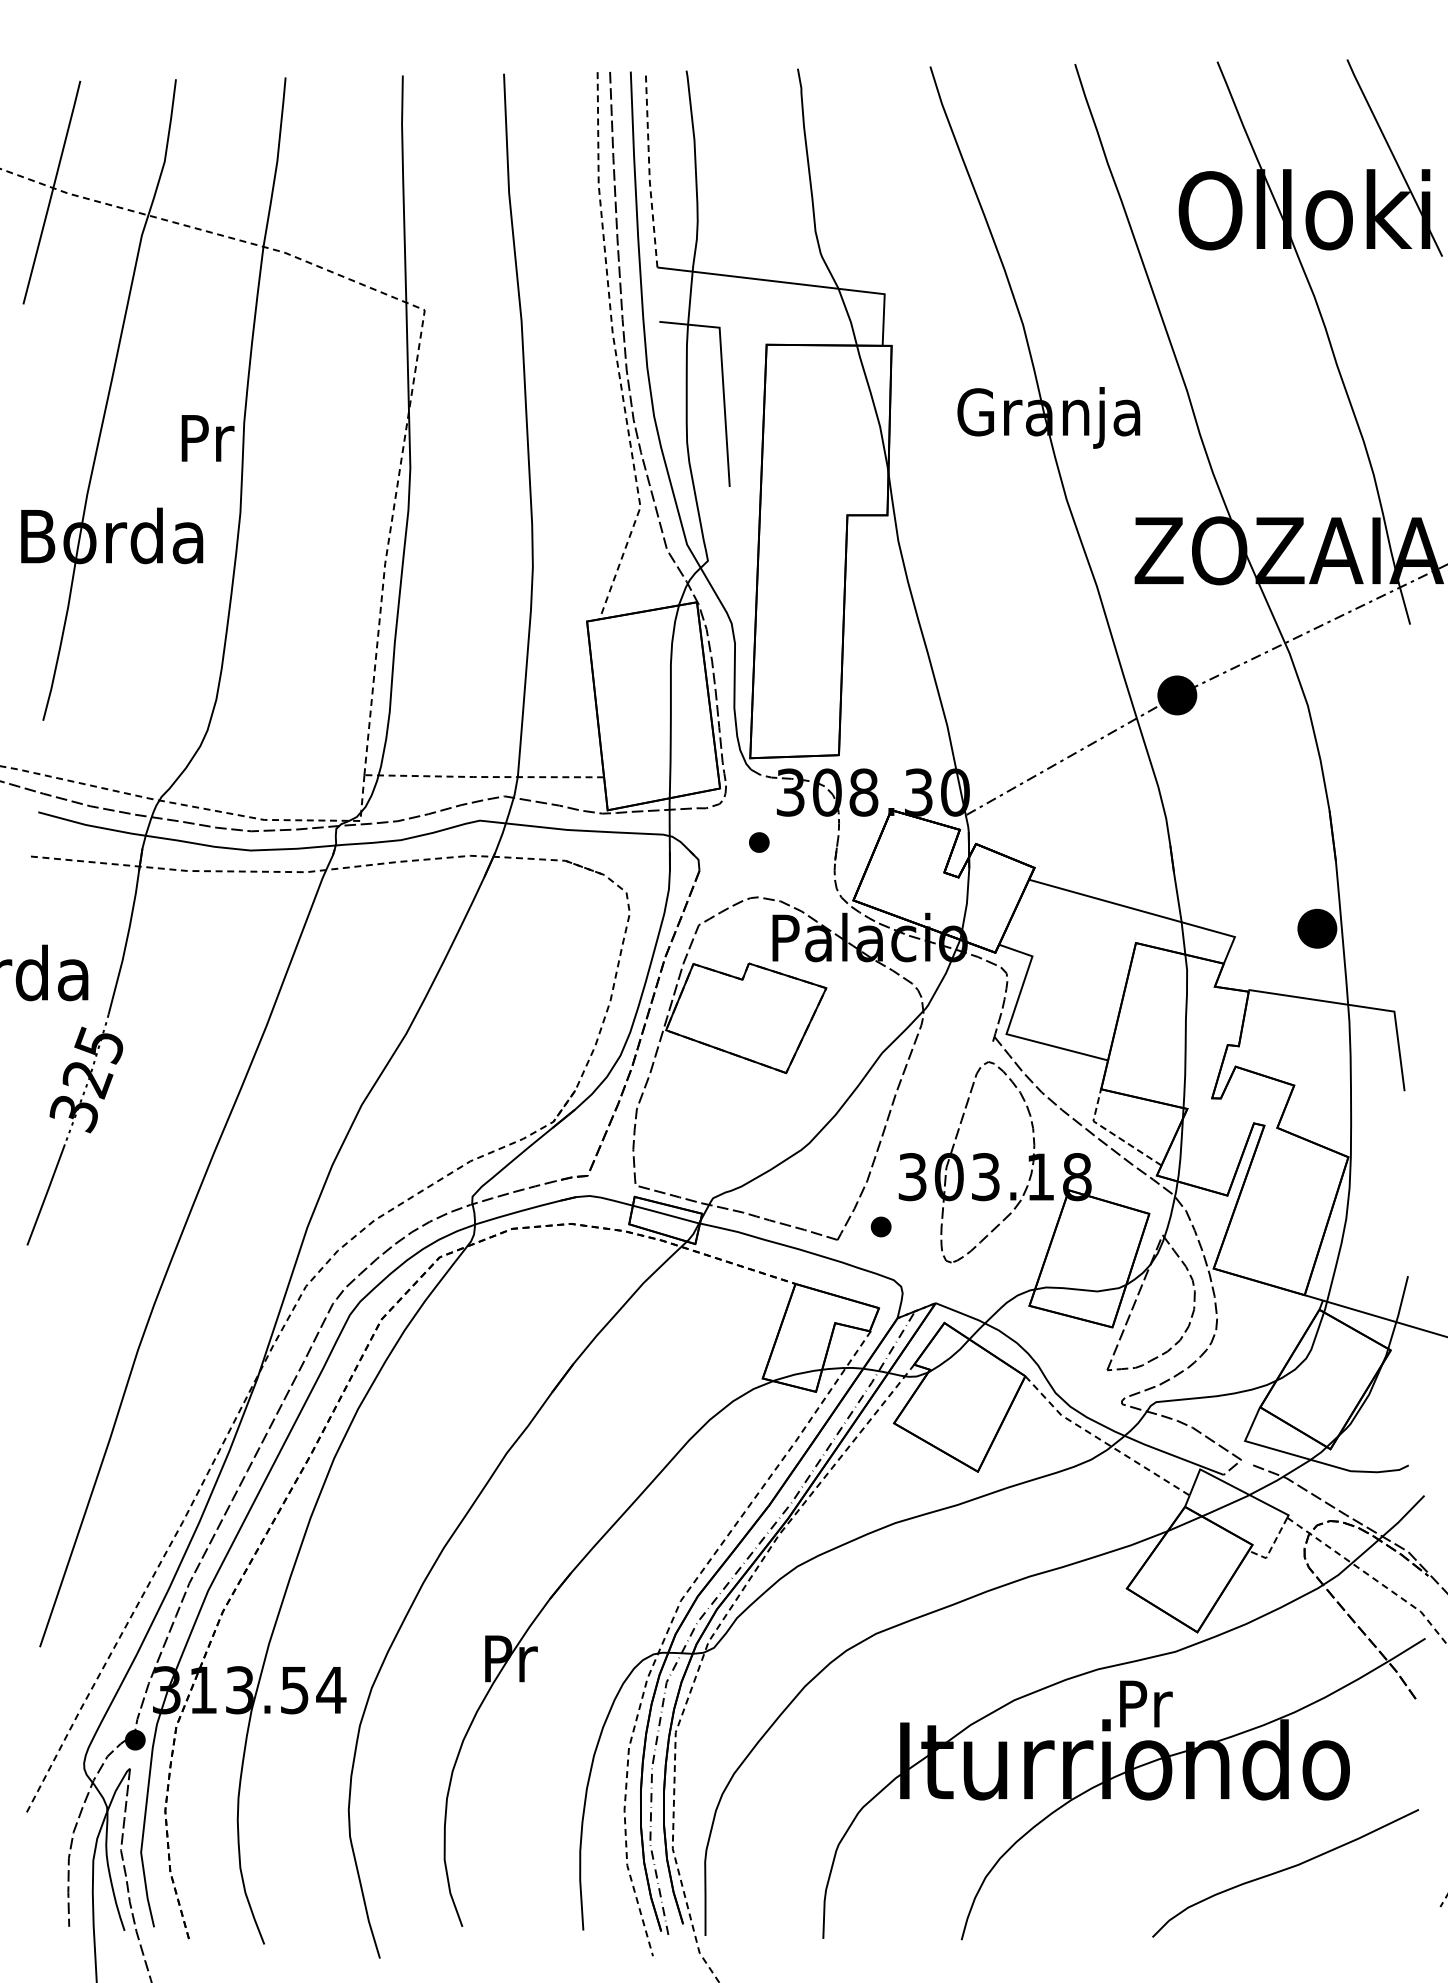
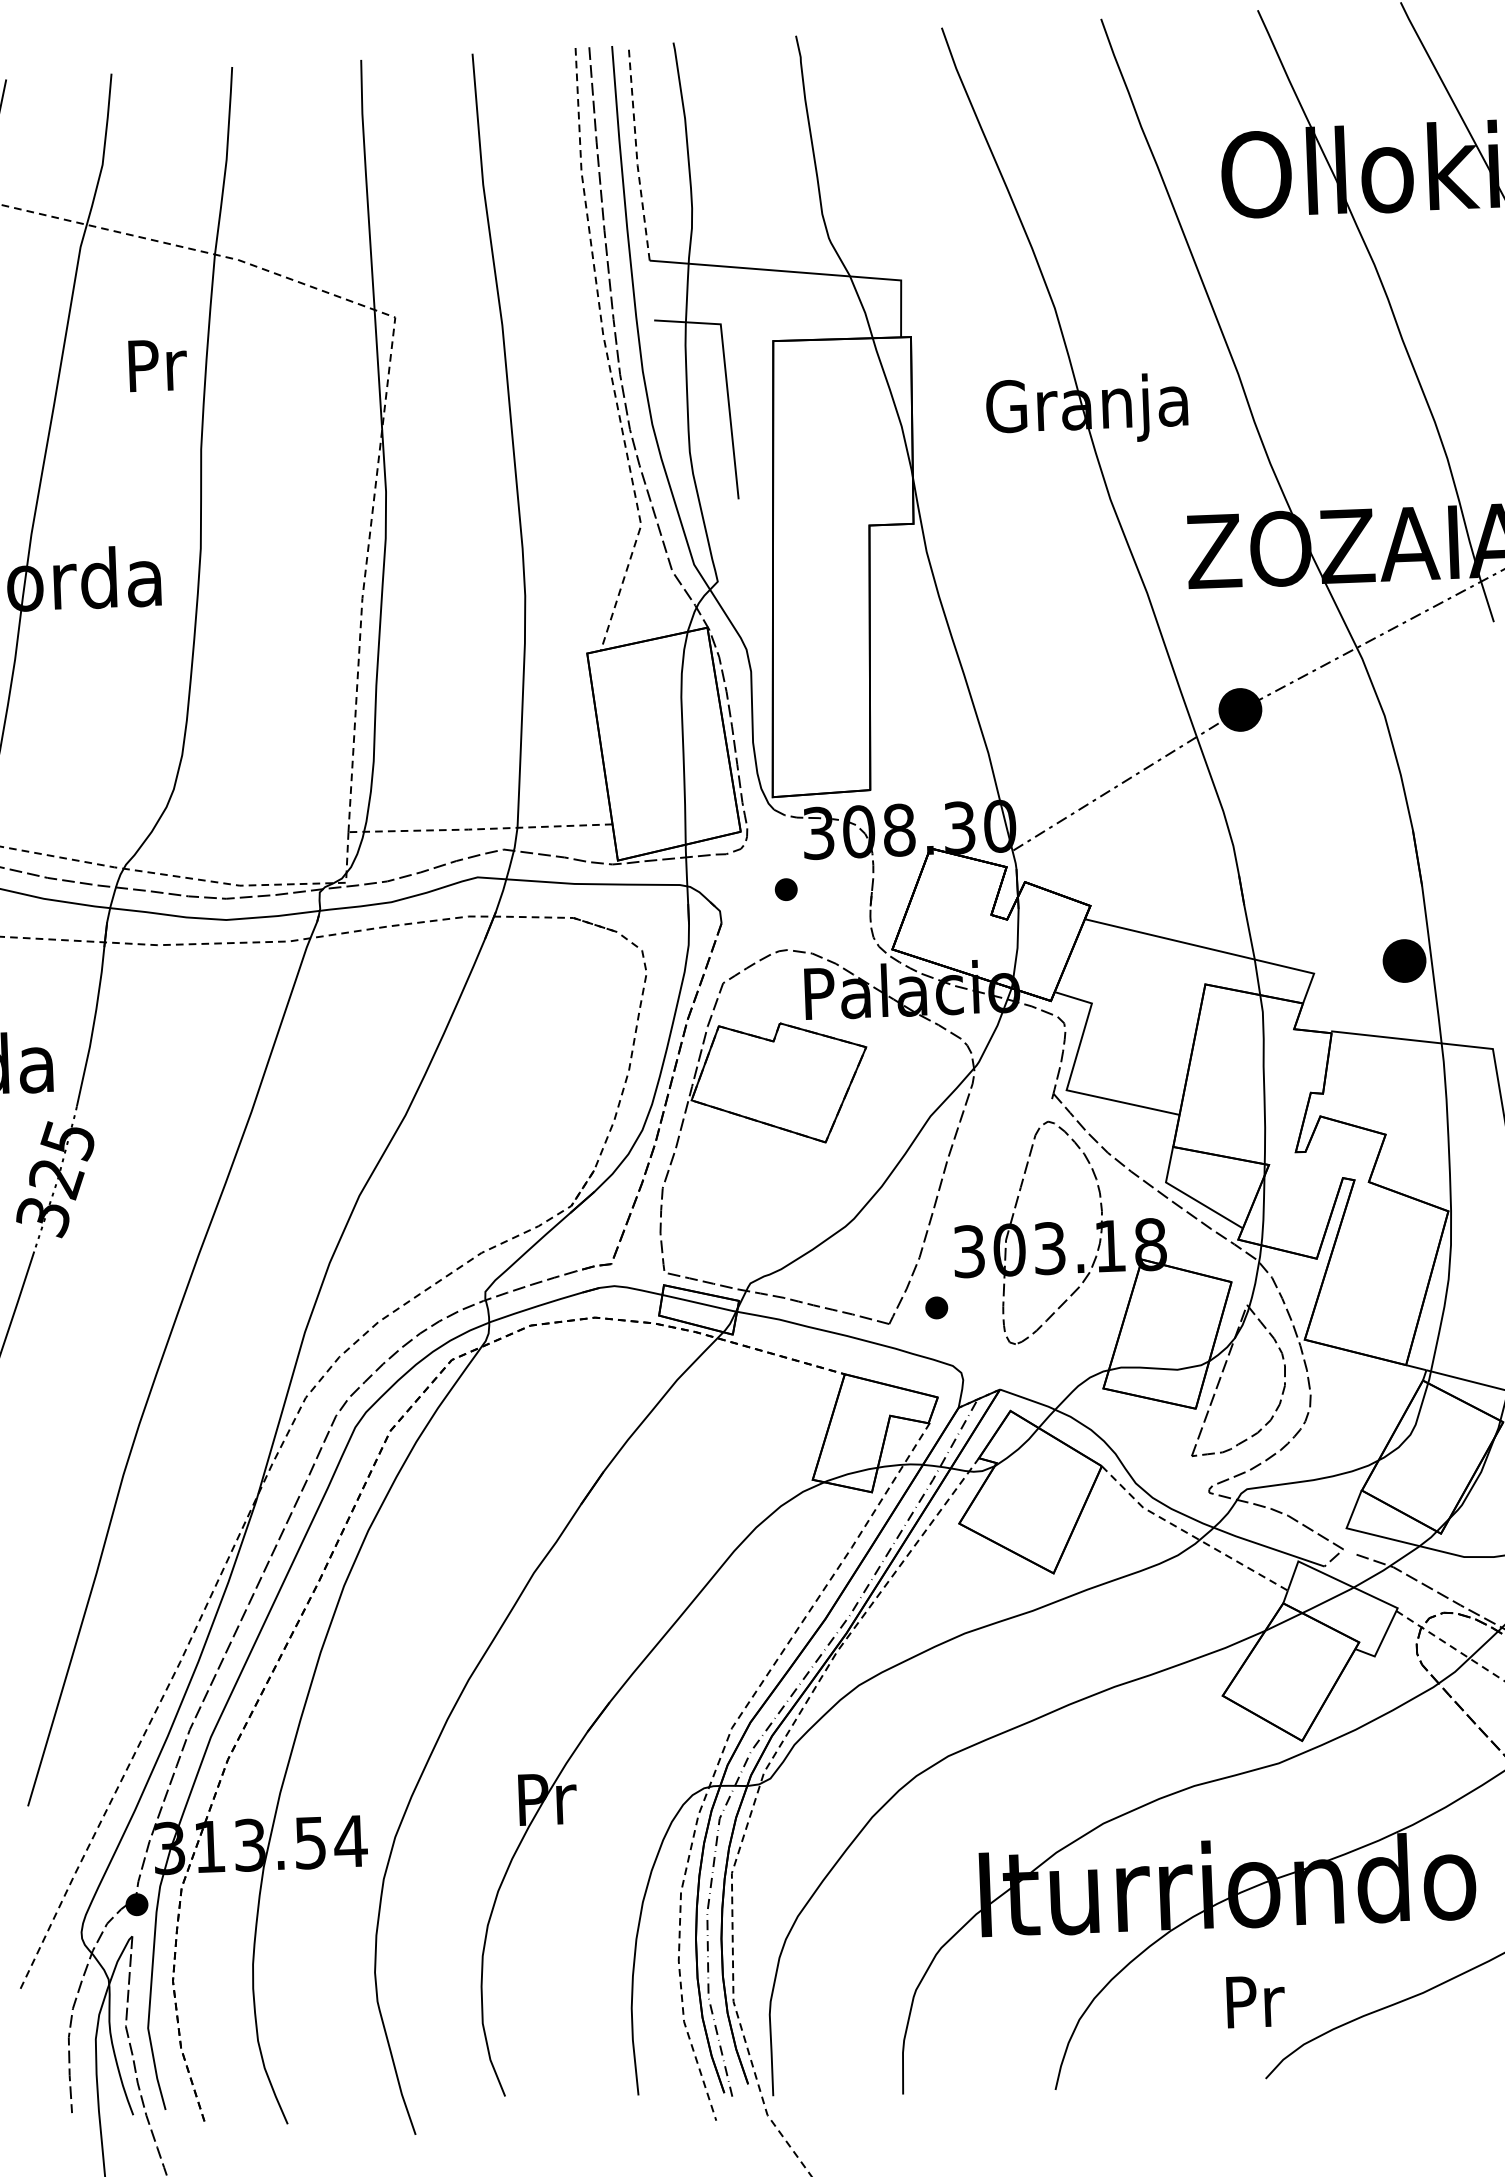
text: (207, 438) -> (157, 365), moved
line: (1112, 1133) -> (1187, 1195), dashed -> solid
line: (1272, 1546) -> (1381, 1643), dashed -> solid
text: (1146, 1703) -> (1256, 2001), moved

